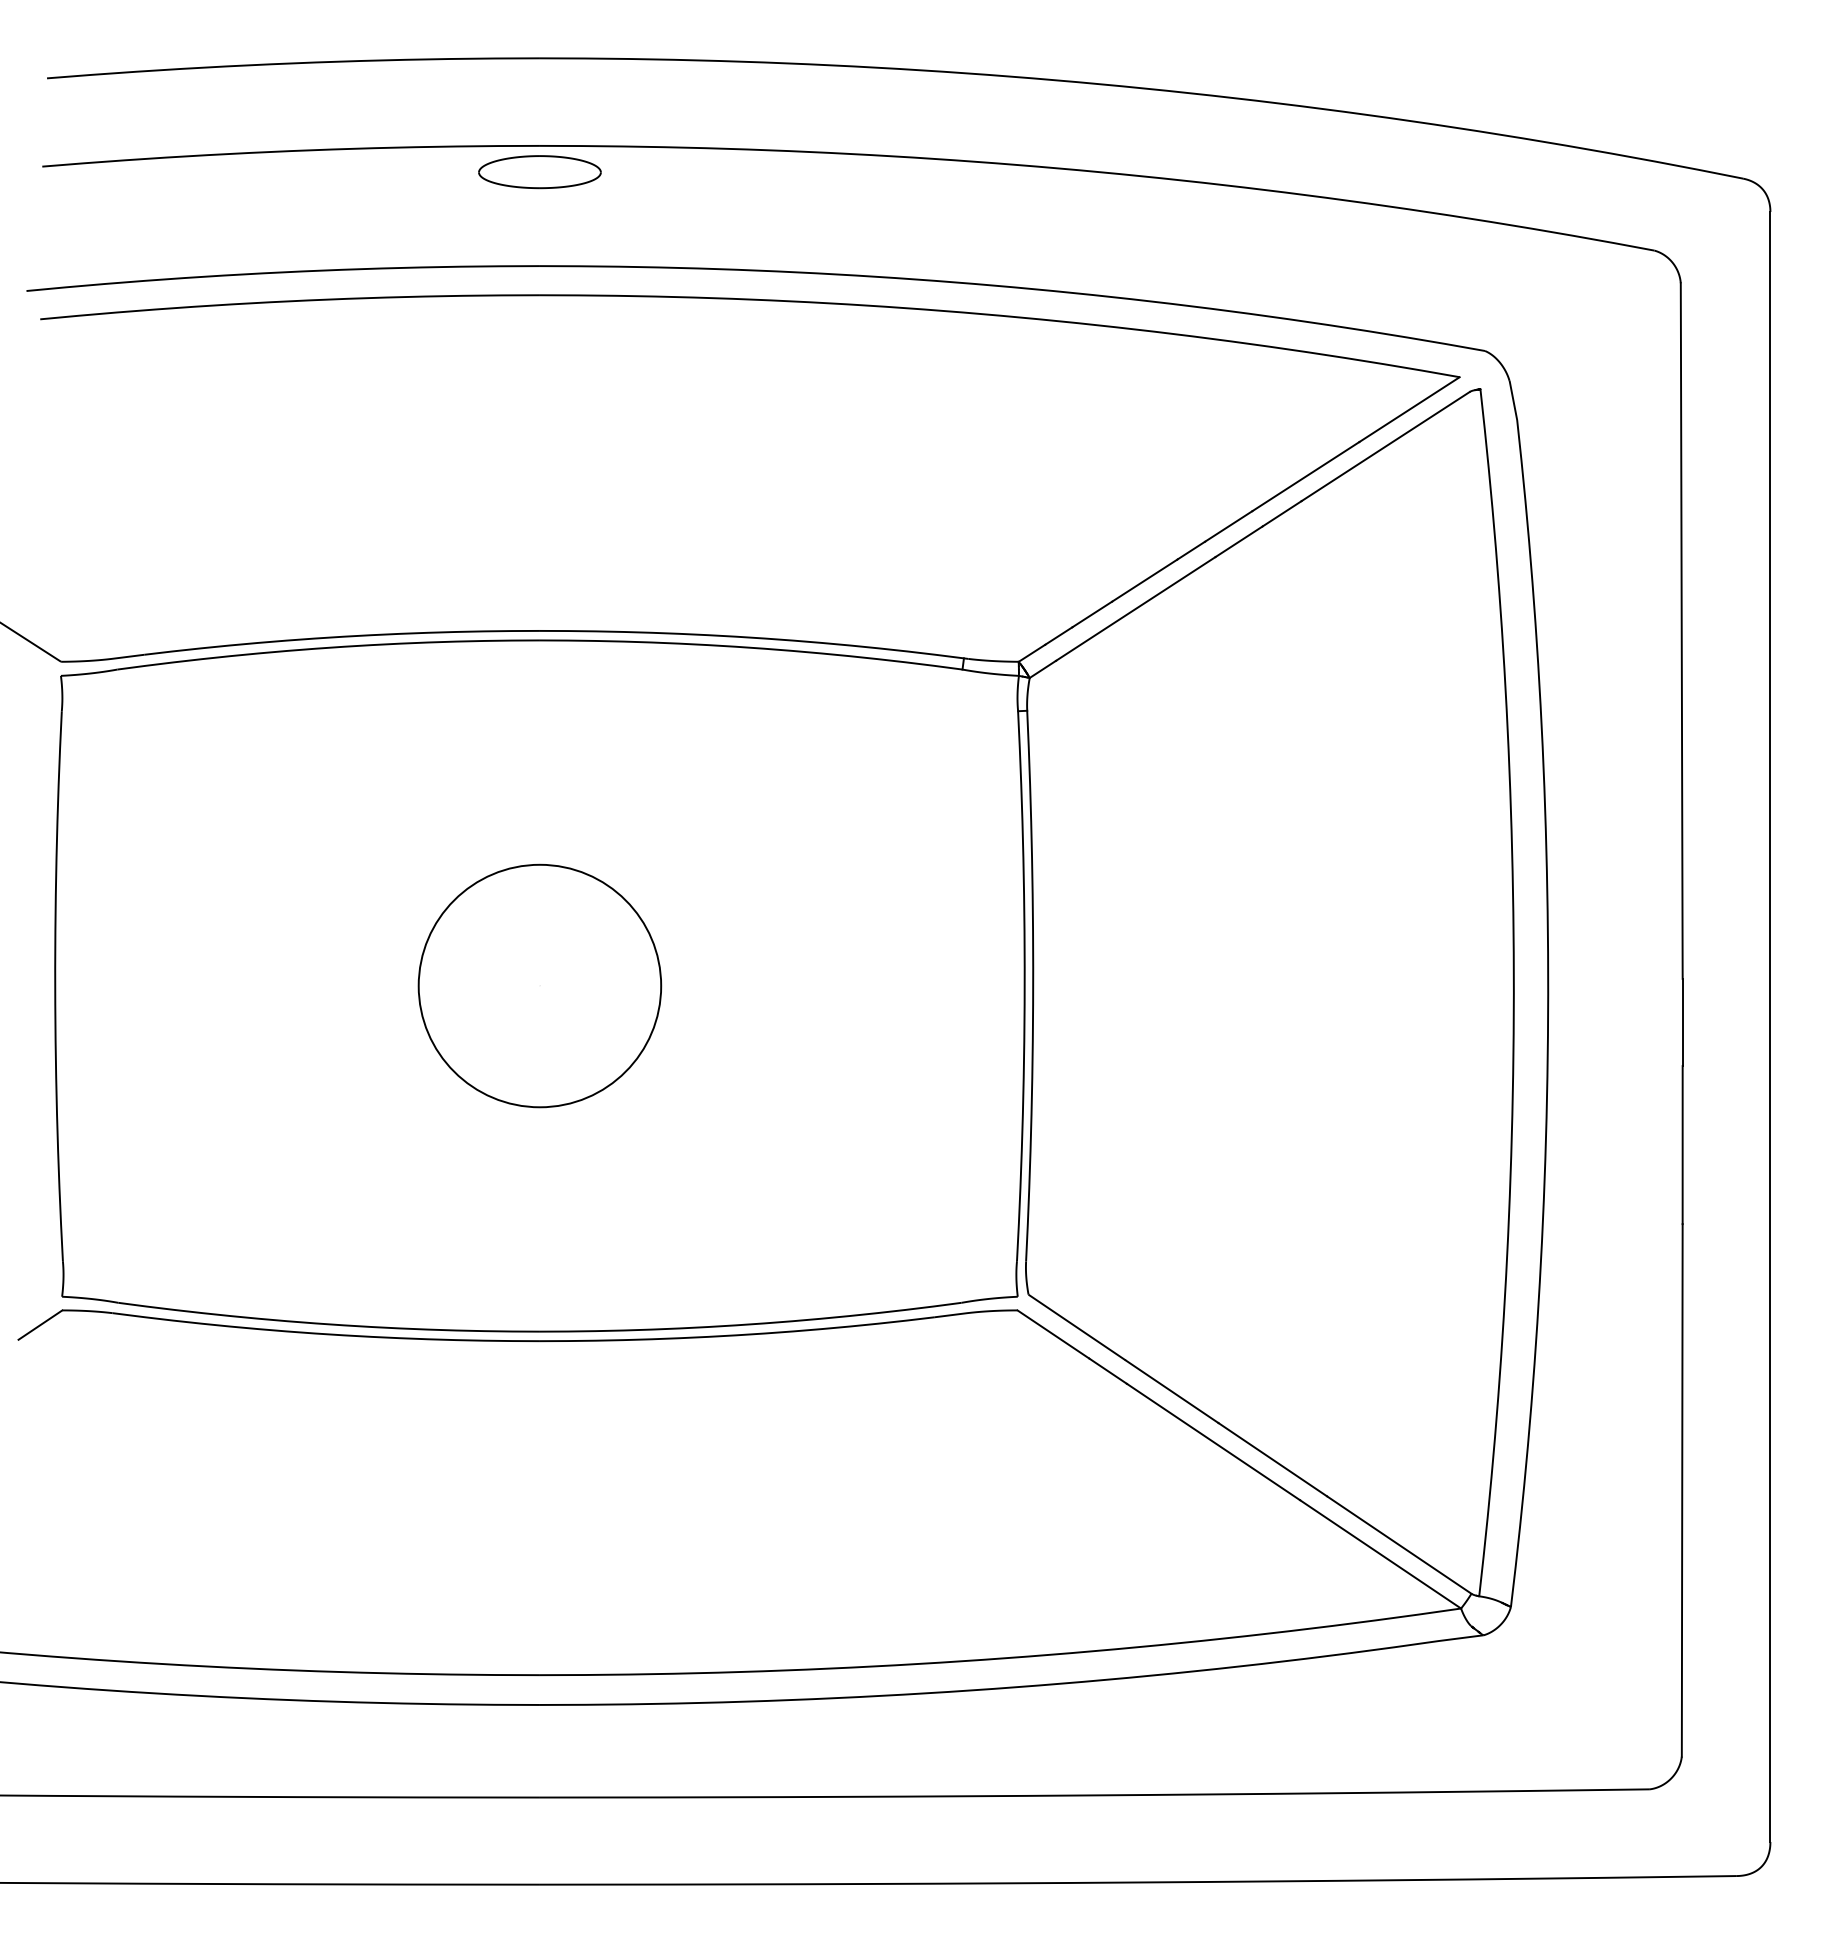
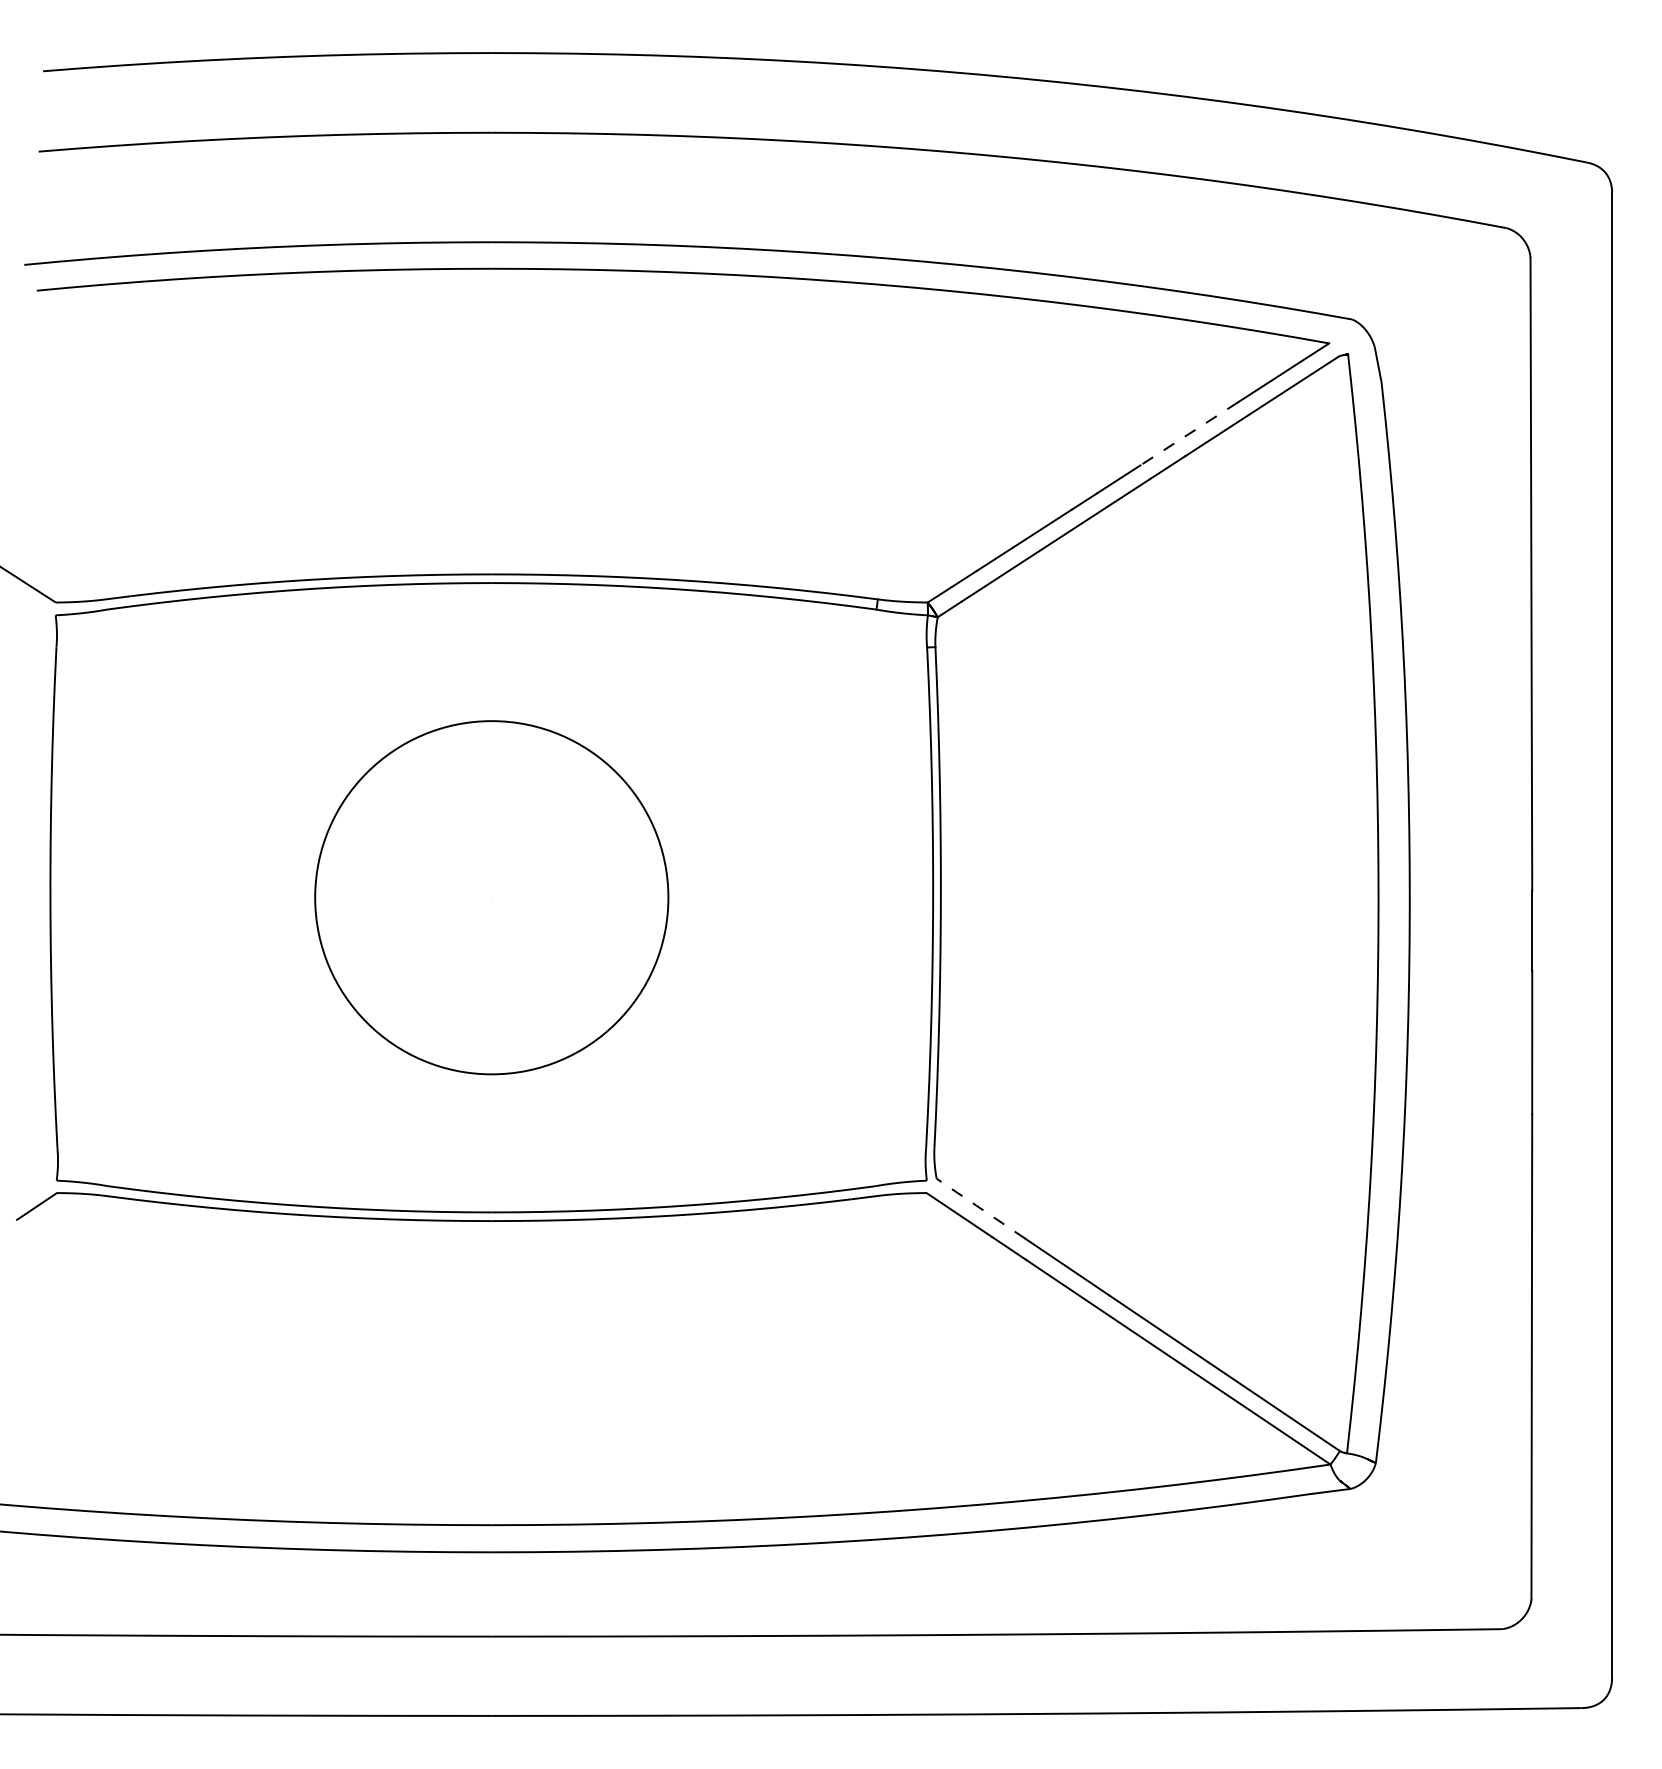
part: (539, 171) -> (491, 156), removed
line: (1305, 477) -> (1188, 434), solid -> dashed
circle: (539, 985) -> (491, 897), size x1.6
line: (1075, 1326) -> (979, 1207), solid -> dashed

